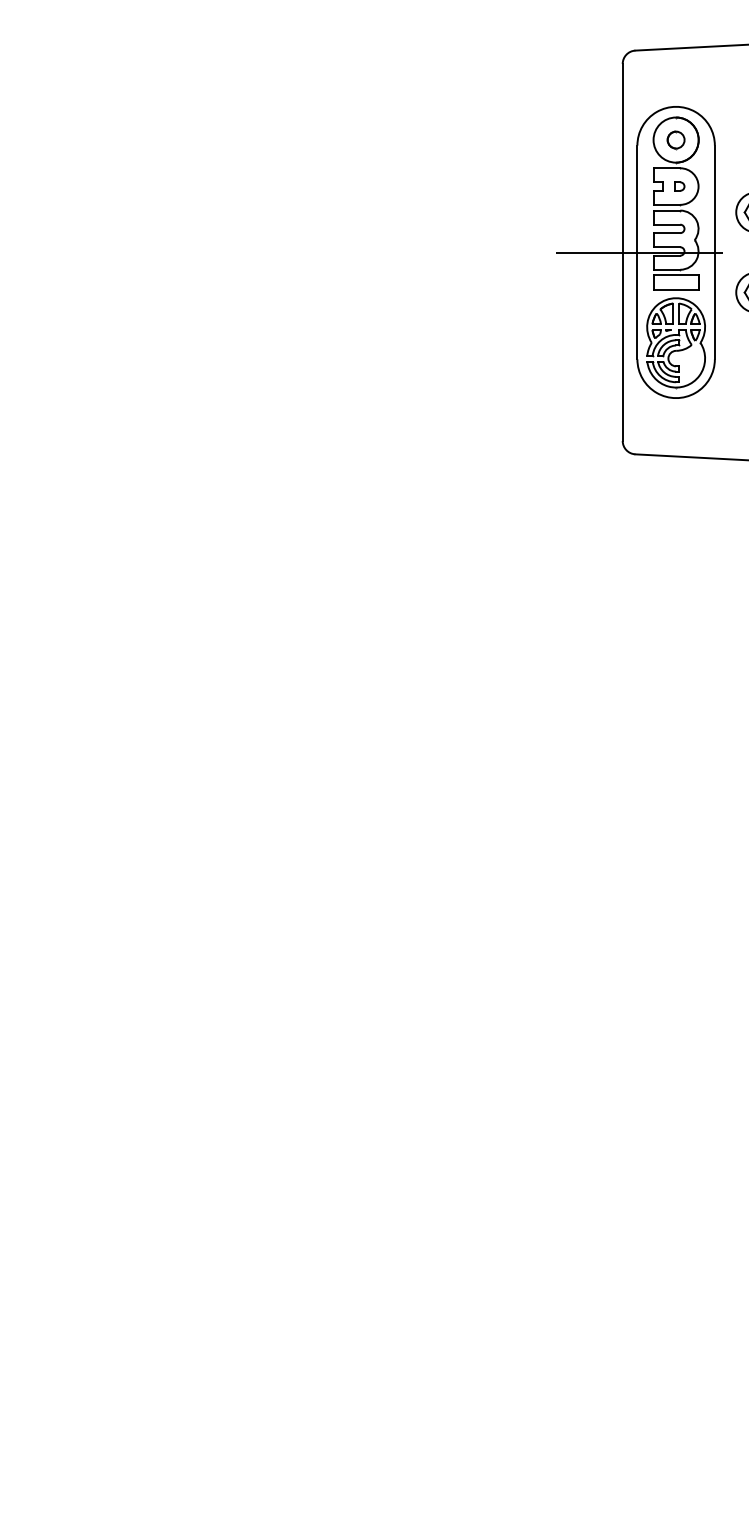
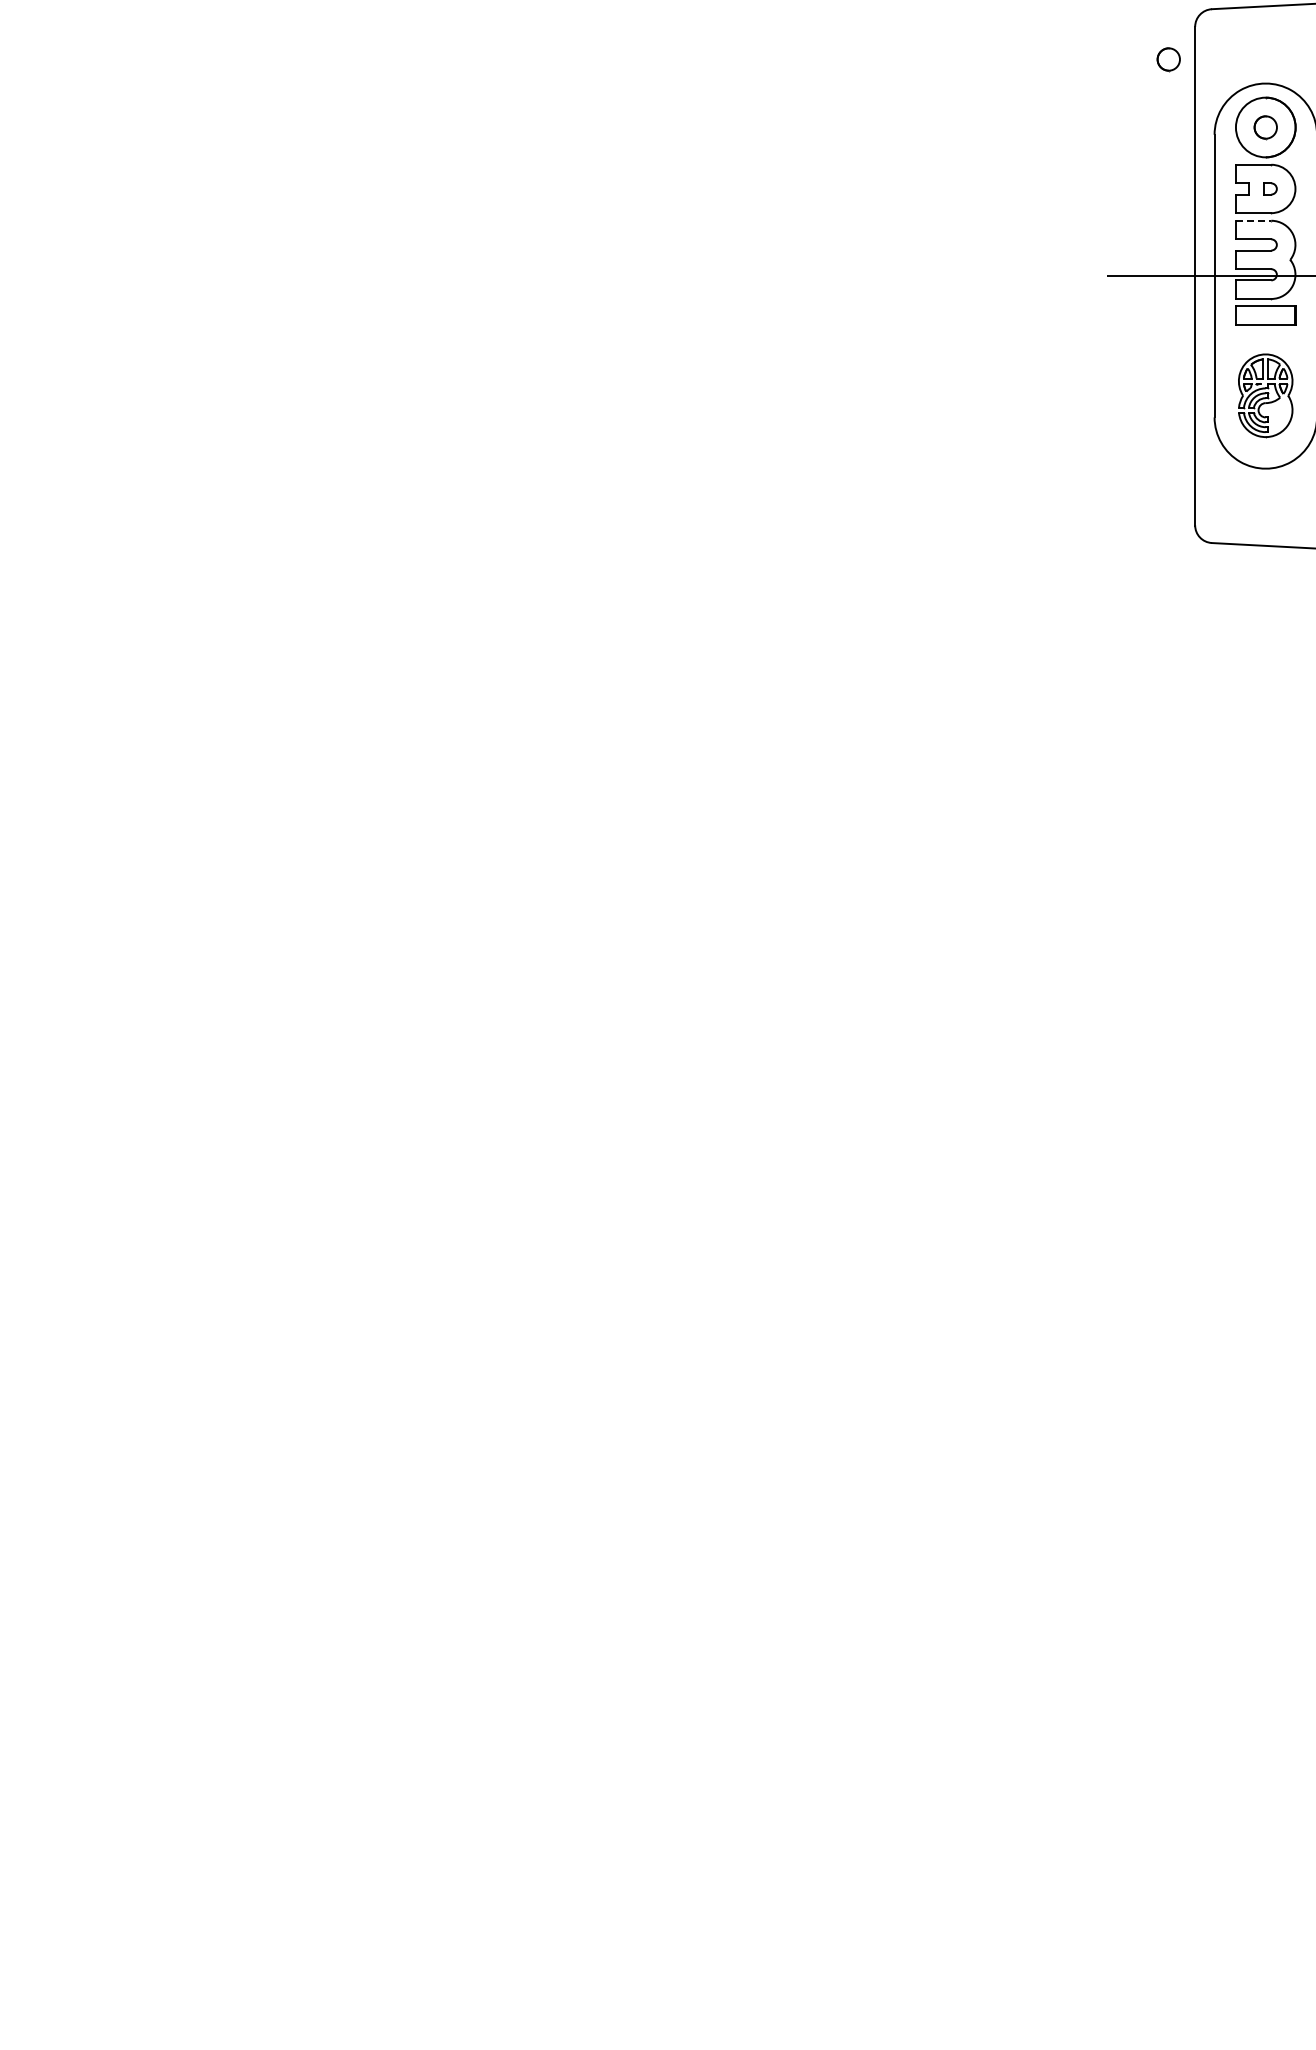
part: (602, 88) -> (1168, 59), added
line: (666, 210) -> (1253, 220), solid -> dashed
part: (675, 342) -> (1265, 395), size x0.7

